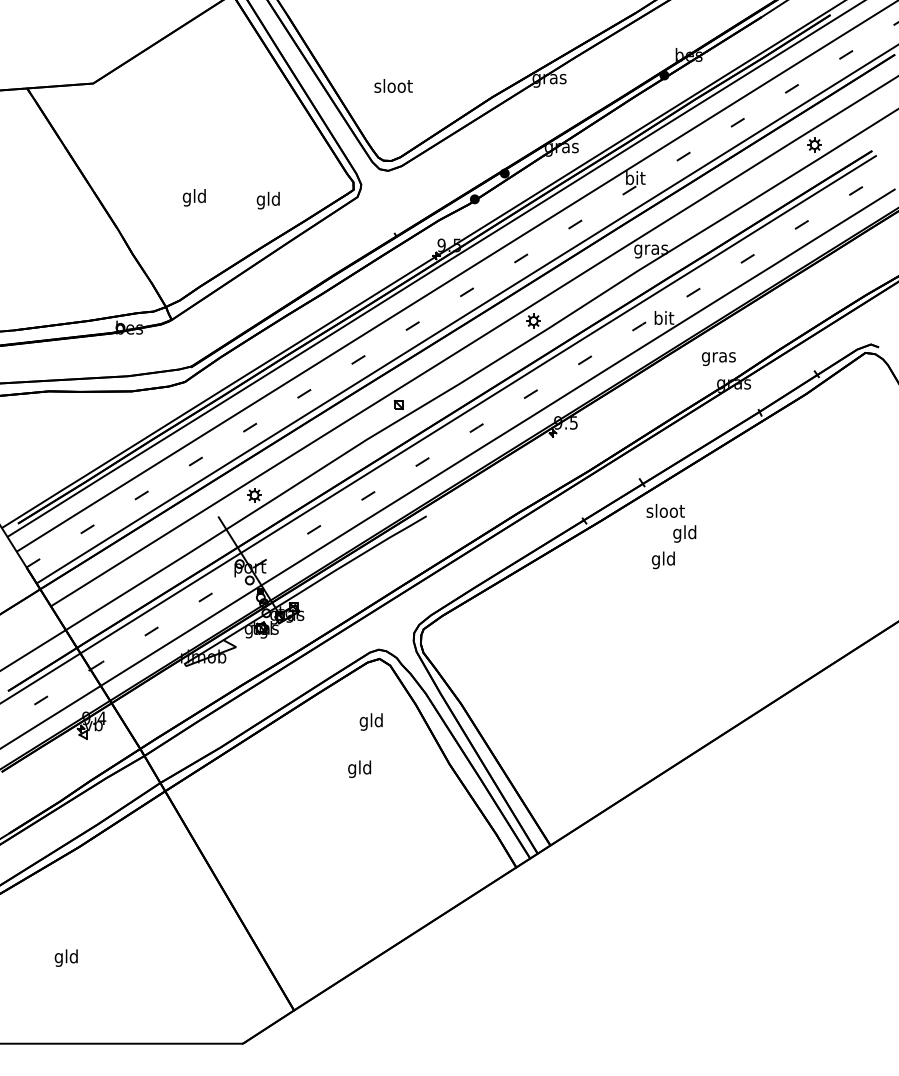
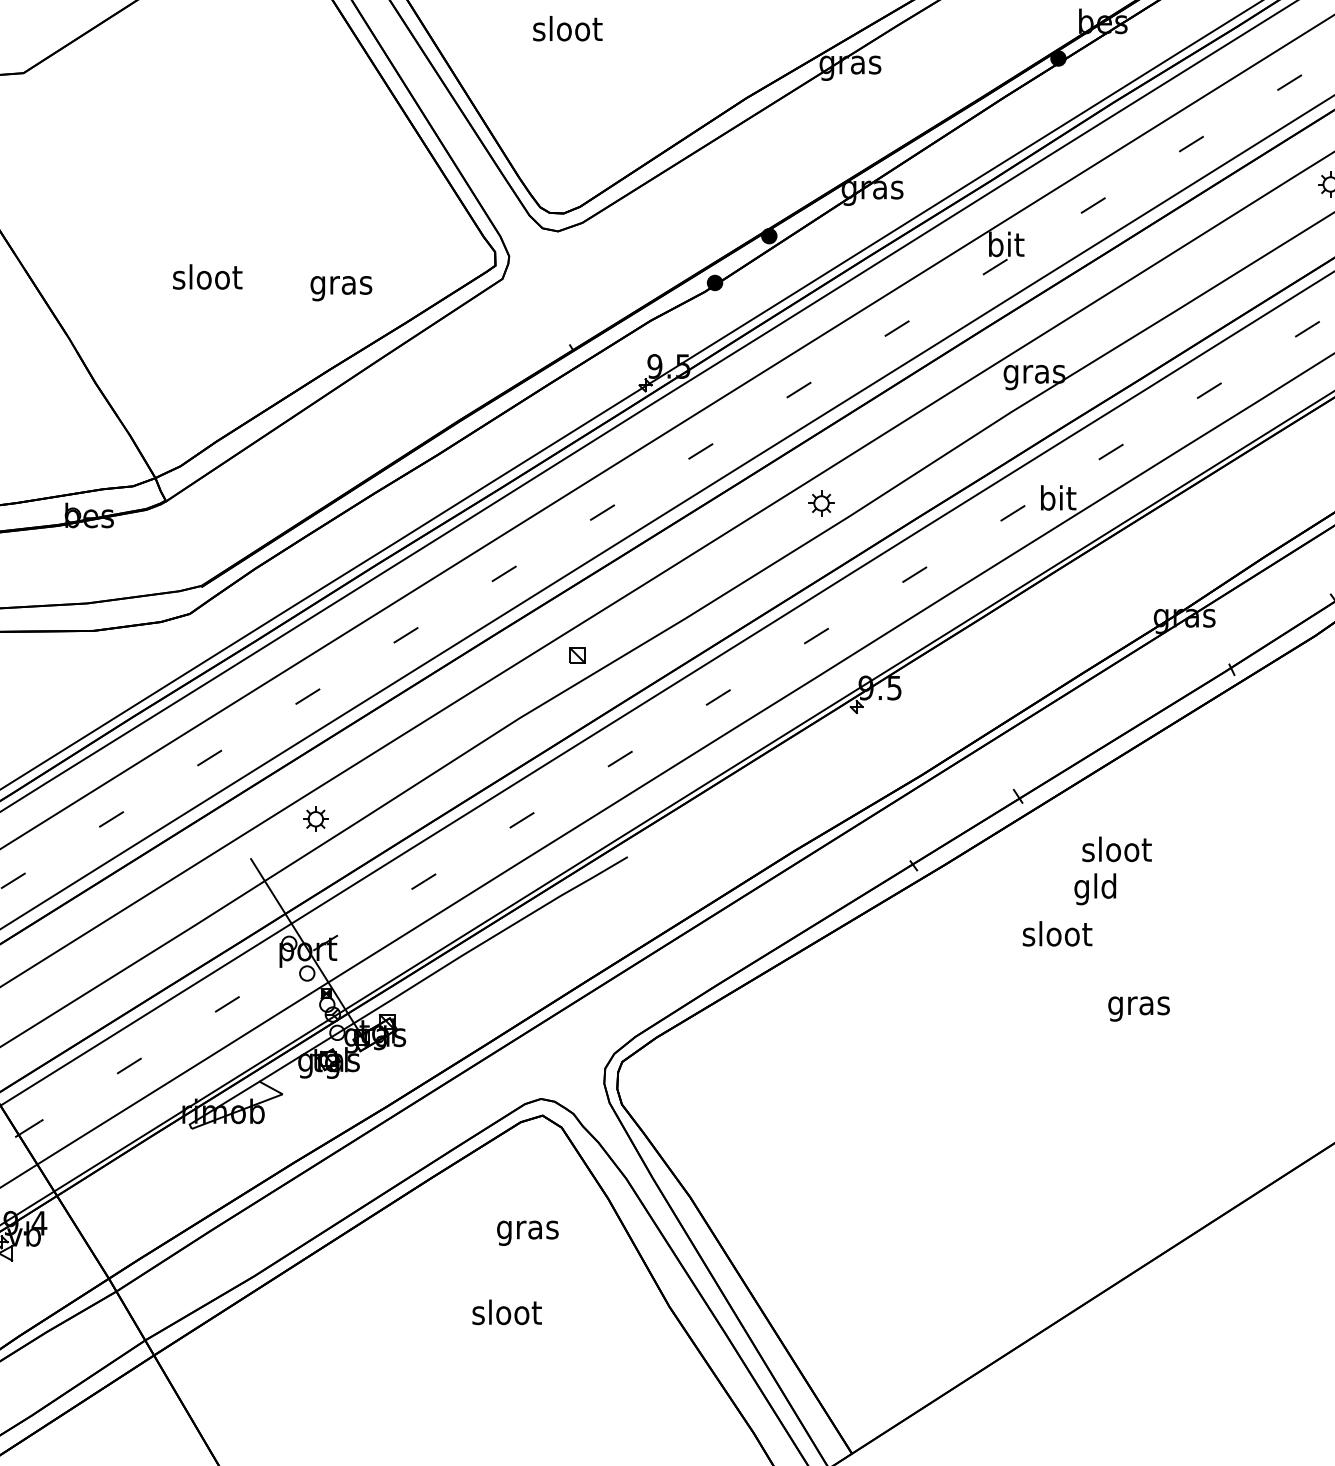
text: (393, 85) -> (567, 27), moved
text: (194, 197) -> (207, 279), gld -> sloot
text: (268, 200) -> (341, 285), gld -> gras
text: (718, 359) -> (1138, 1009), moved
text: (665, 510) -> (1116, 848), moved
text: (663, 560) -> (1056, 937), gld -> sloot
text: (371, 721) -> (527, 1228), gld -> gras
text: (360, 769) -> (507, 1315), gld -> sloot

